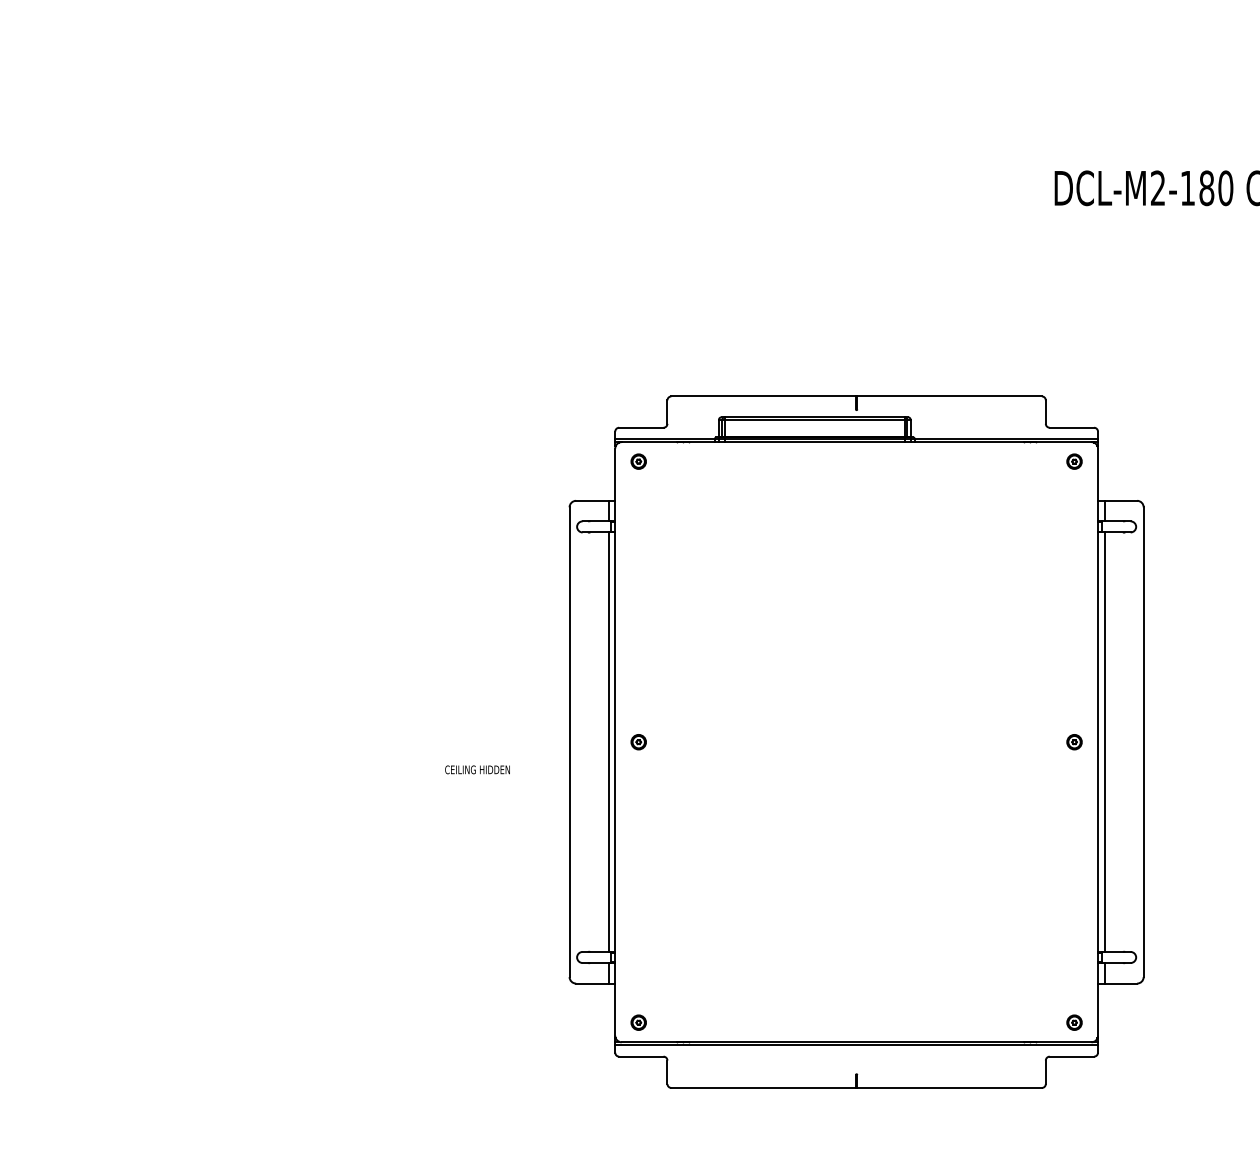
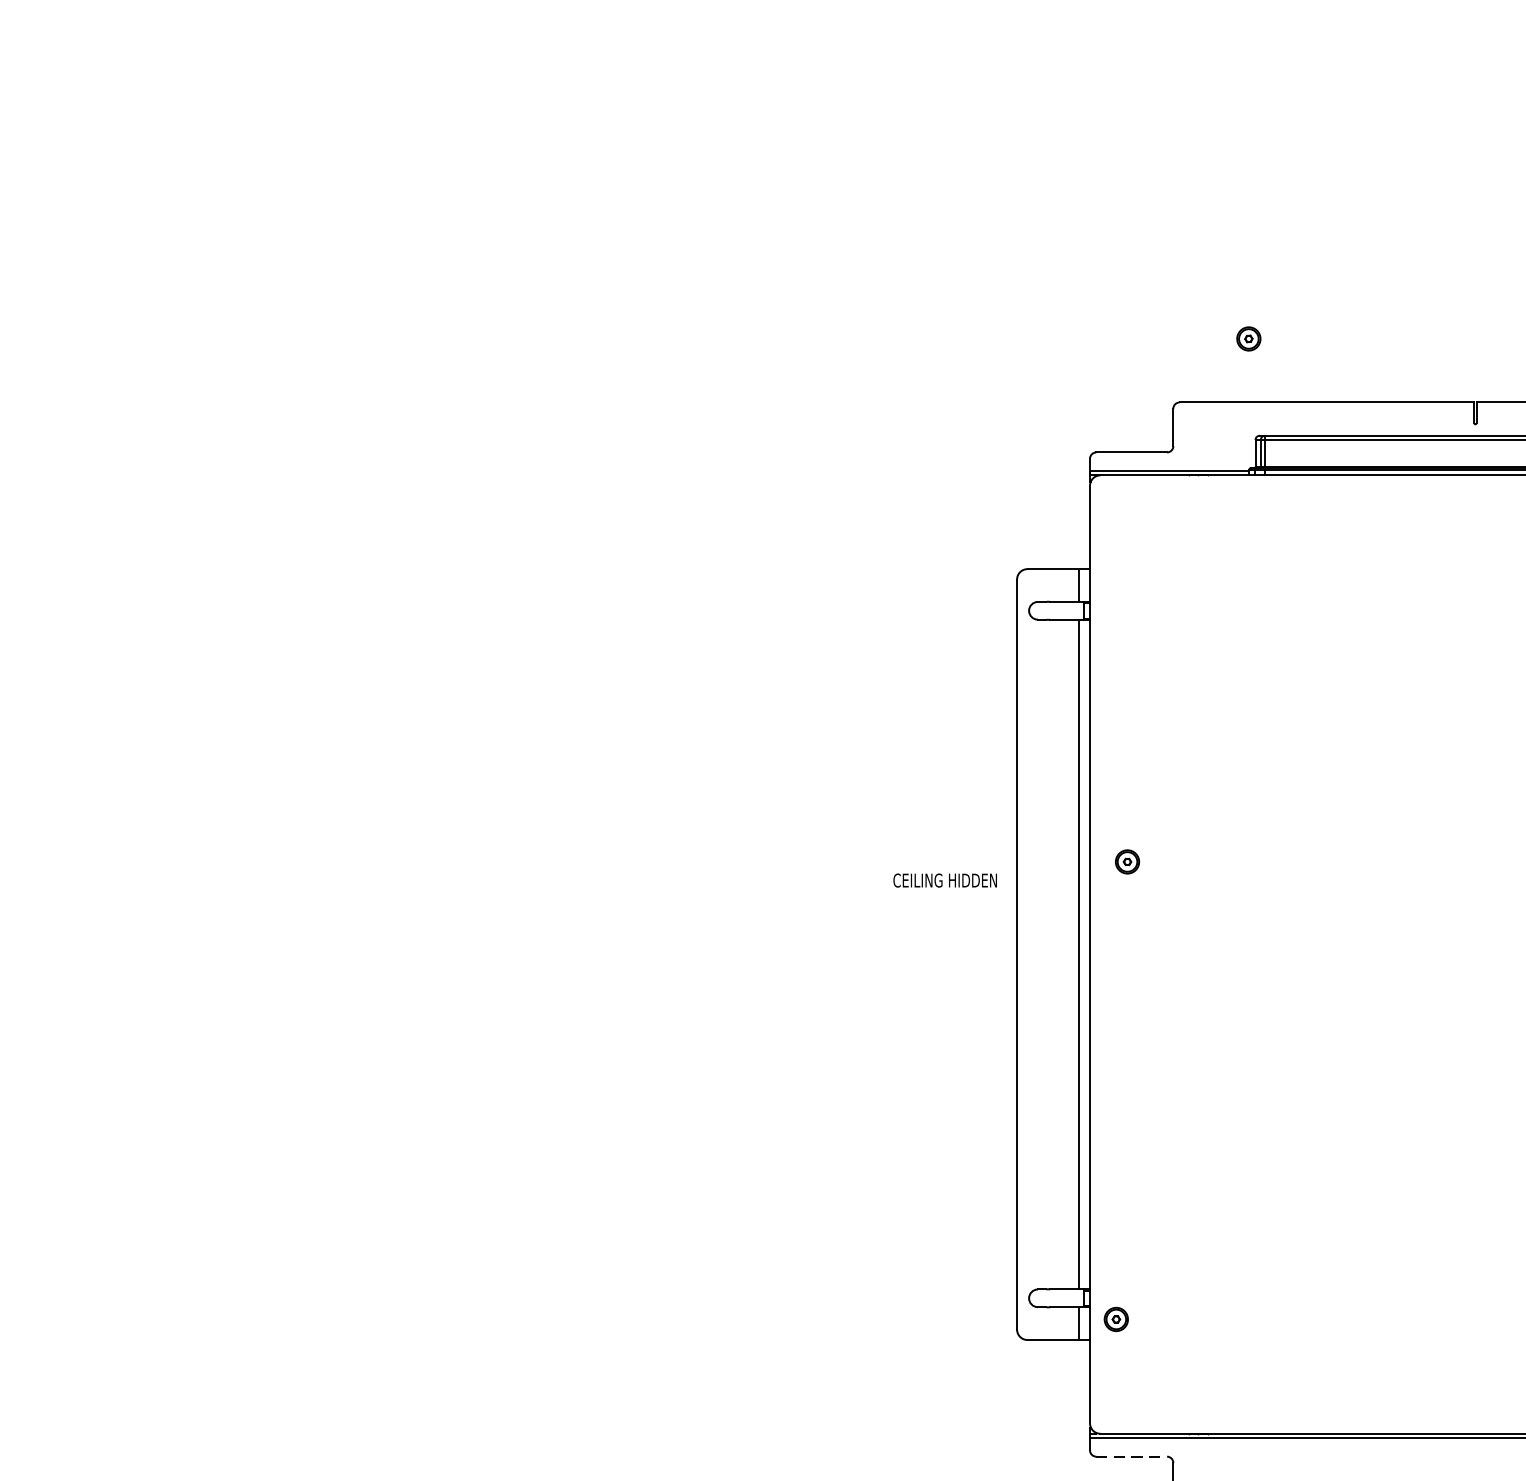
part: (638, 461) -> (1248, 338), moved
part: (638, 742) -> (1127, 862), moved
text: (477, 769) -> (945, 879), moved
part: (638, 1022) -> (1115, 1319), moved
line: (641, 1056) -> (1131, 1456), solid -> dashed

